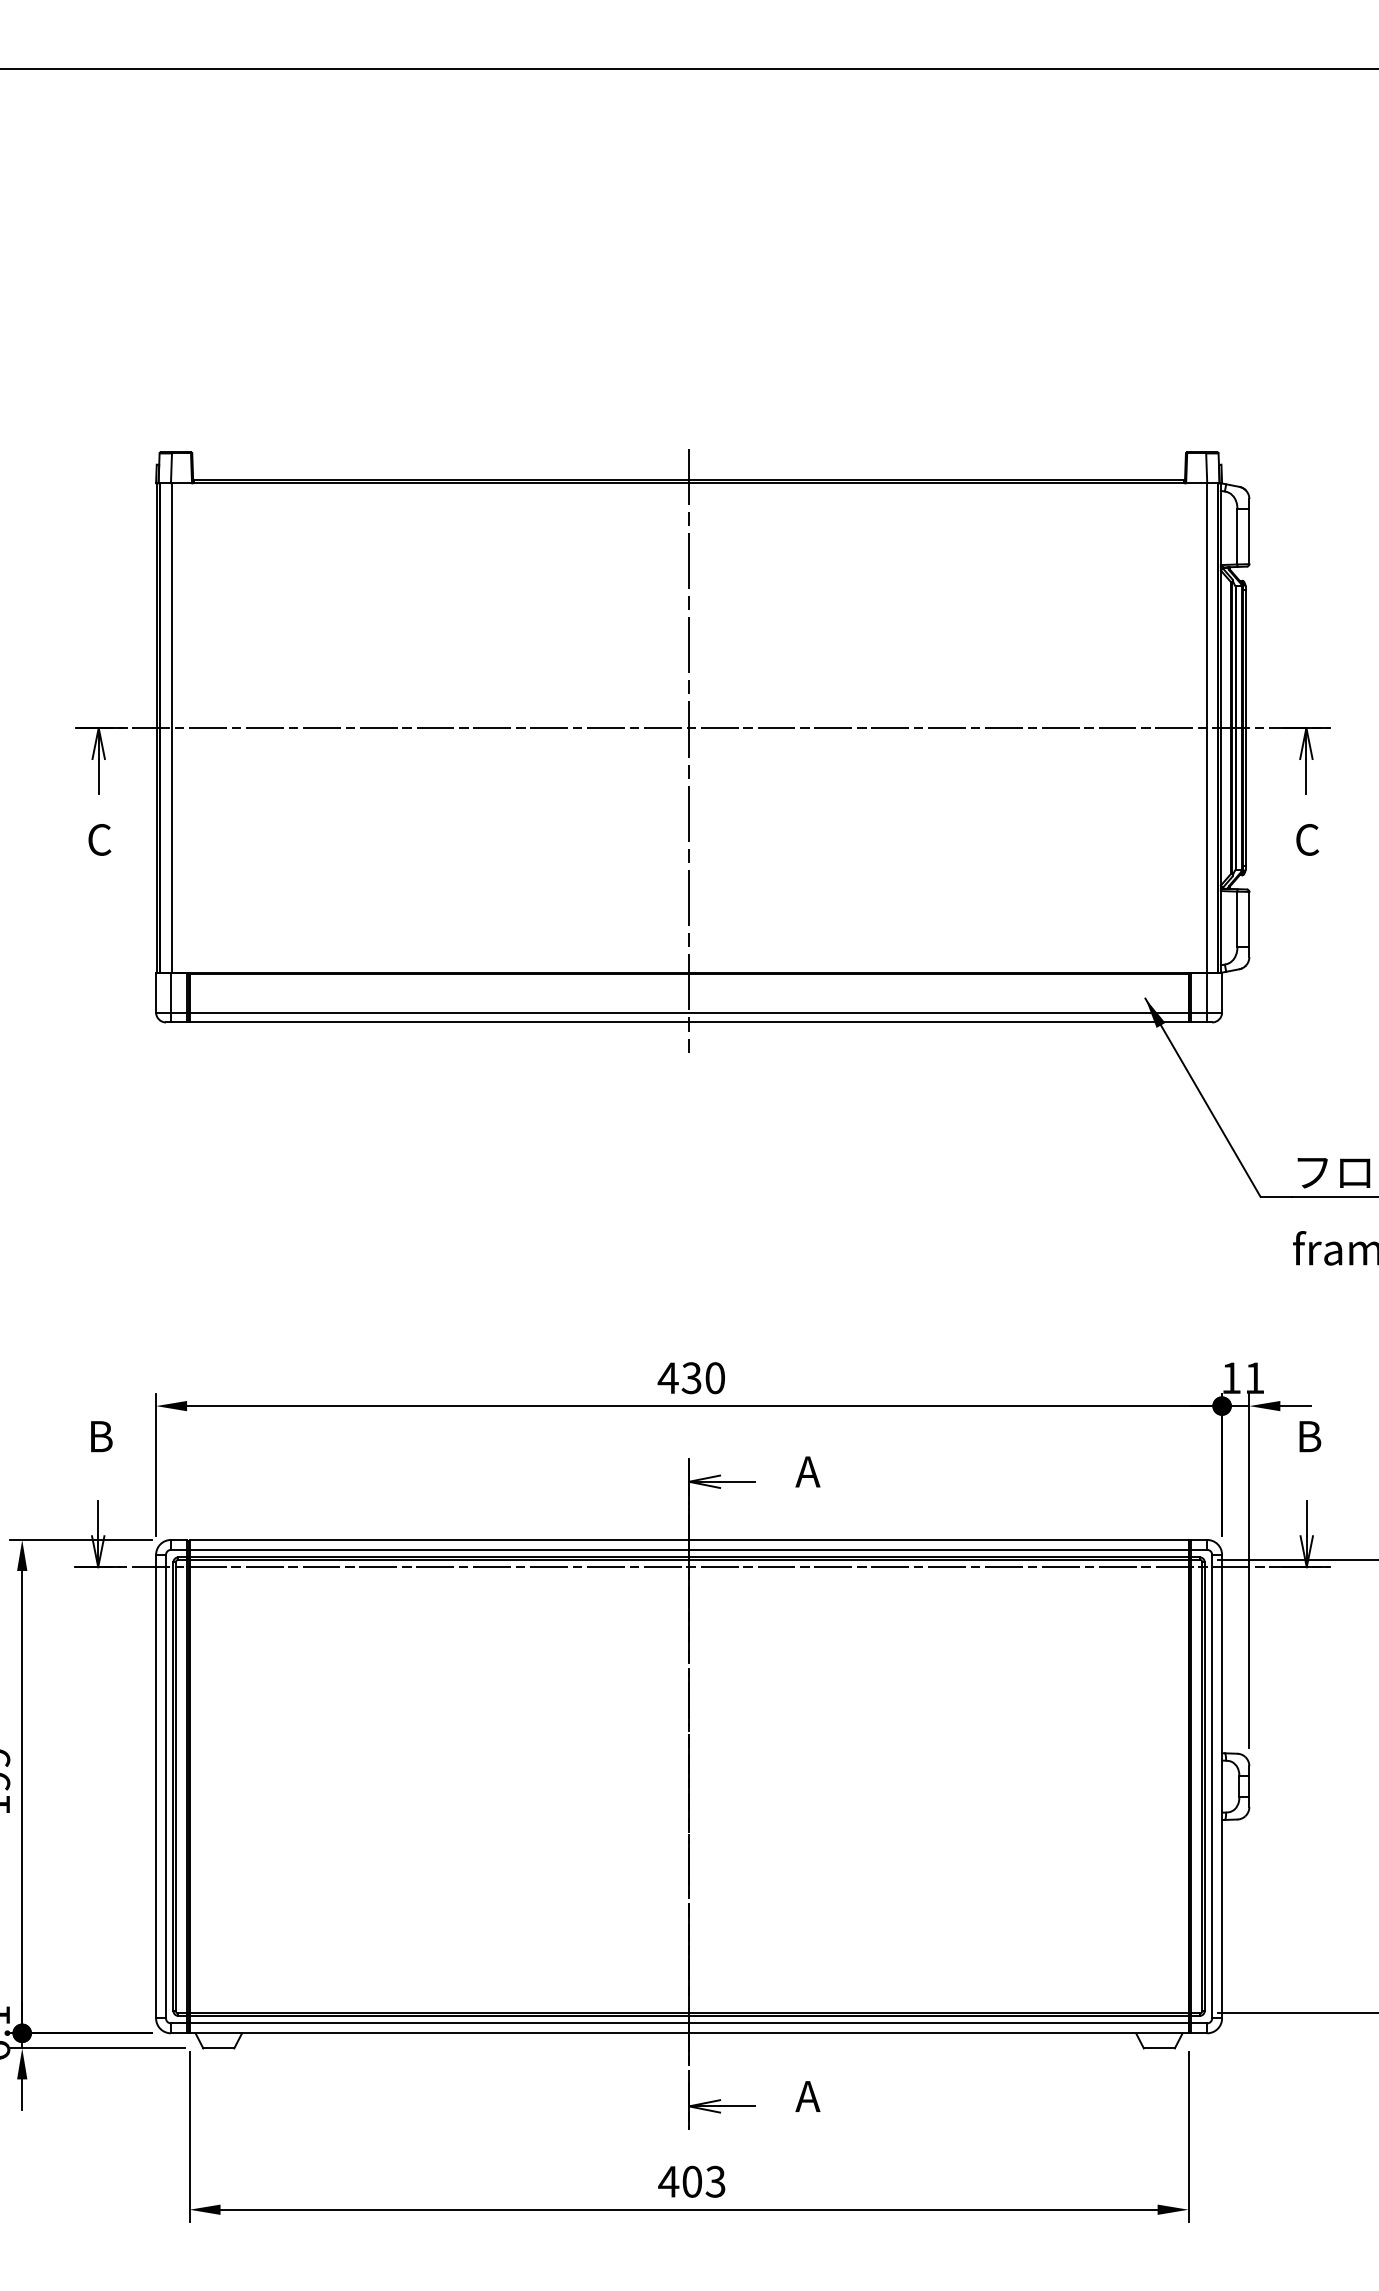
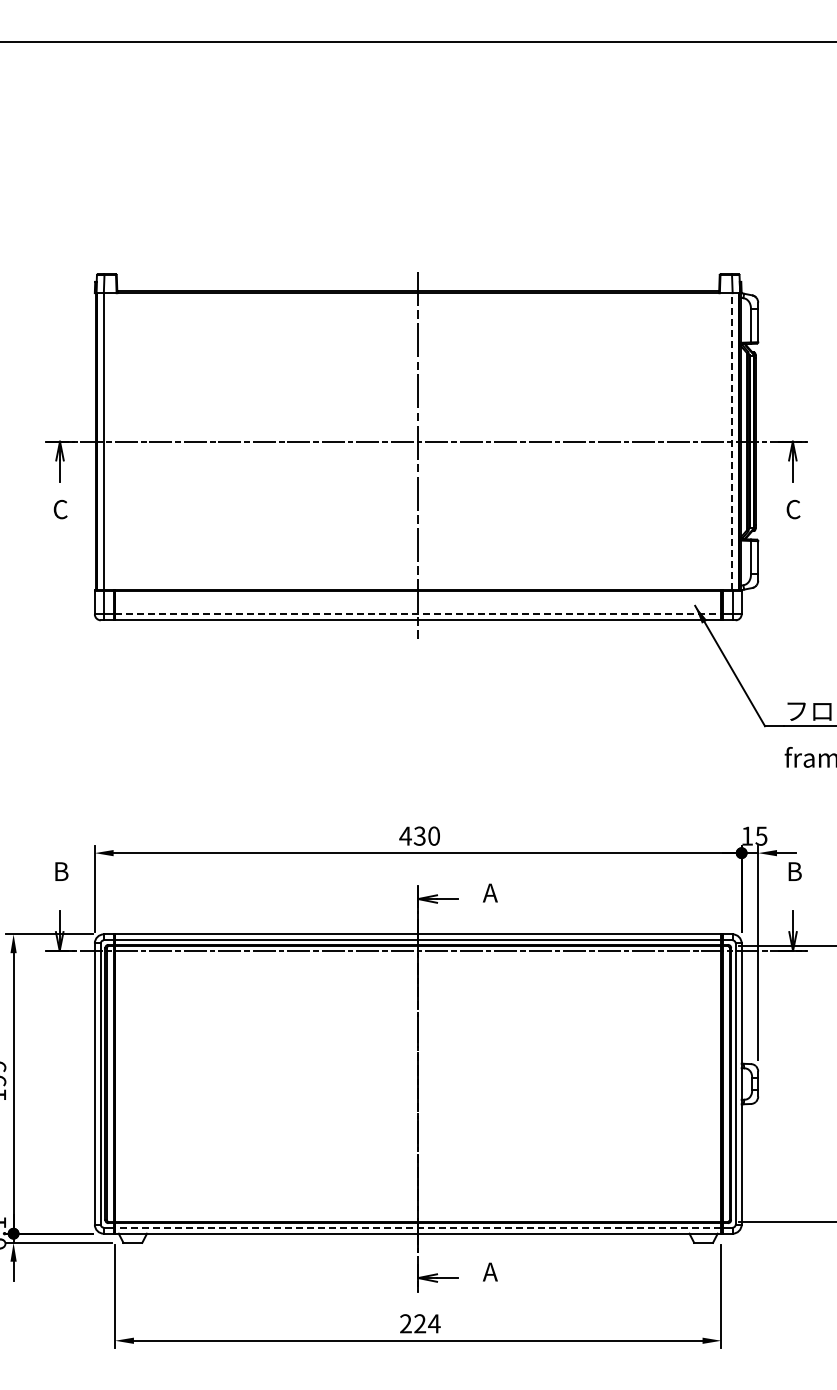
line: (1206, 727) -> (732, 441), solid -> dashed
line: (689, 1012) -> (418, 614), solid -> dashed
text: (1254, 1377) -> (761, 835), 11 -> 15
line: (687, 2023) -> (417, 1227), solid -> dashed
text: (691, 2181) -> (419, 1323), 403 -> 224

